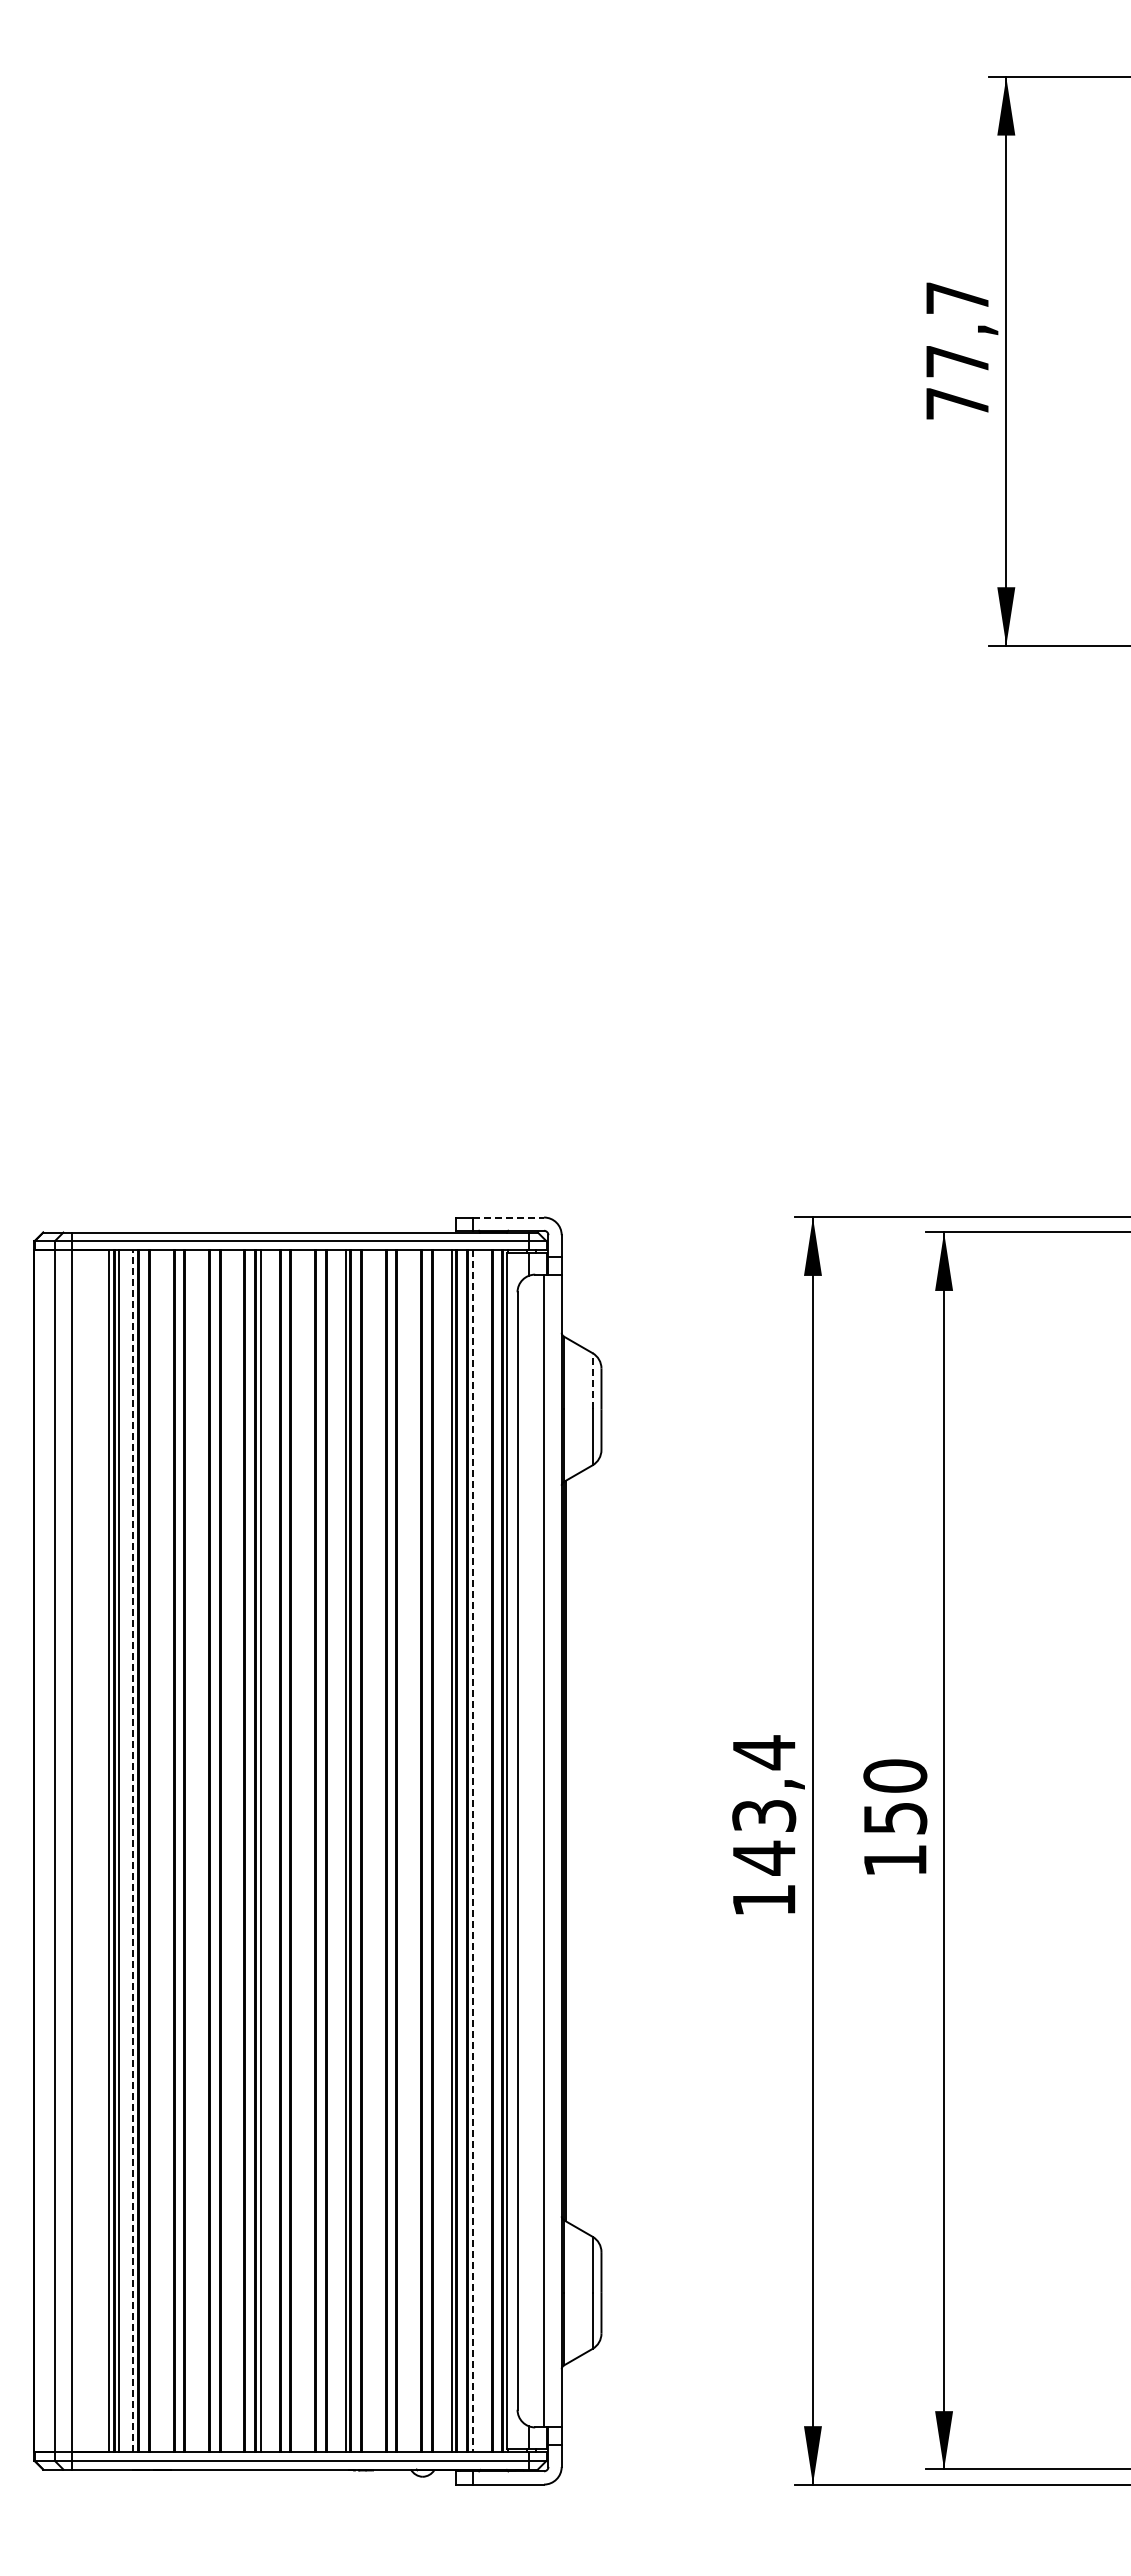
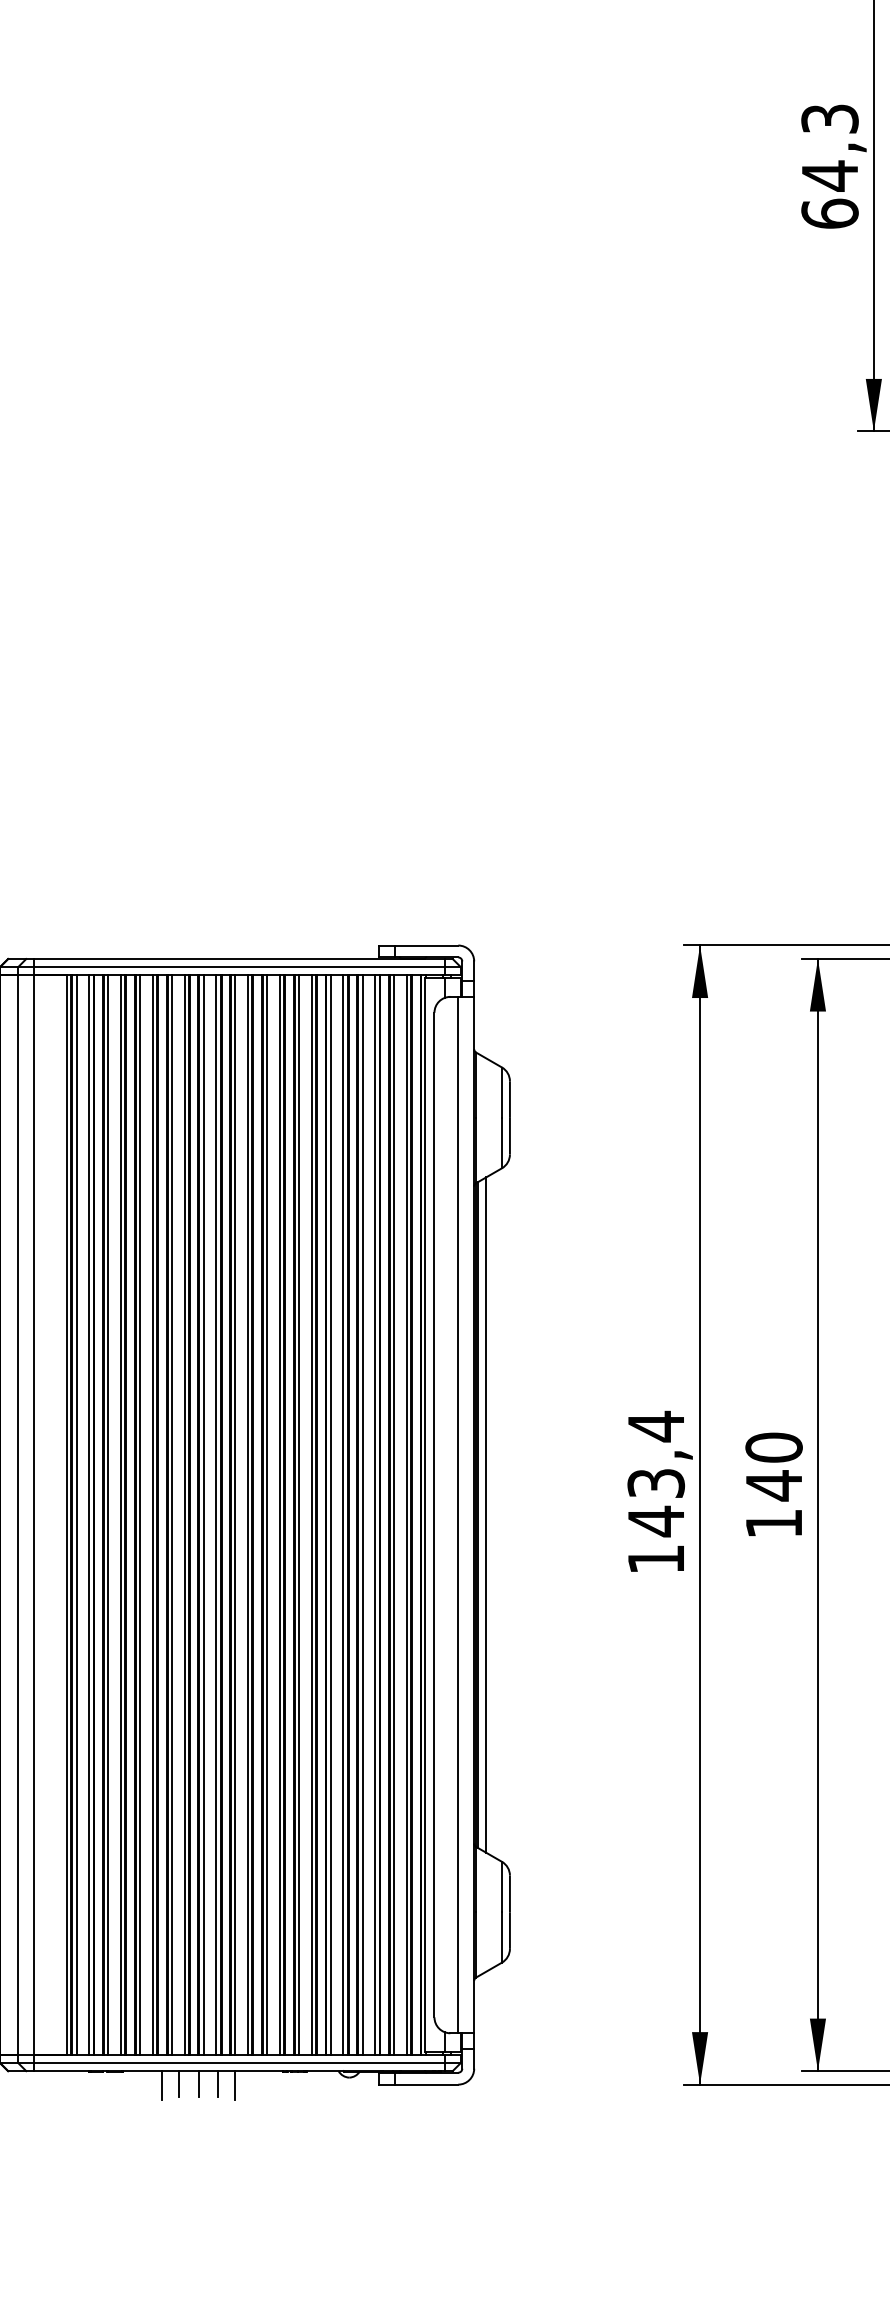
text: (957, 351) -> (830, 166), 77,7 -> 64,3
line: (509, 1217) -> (427, 945), dashed -> solid
line: (592, 1380) -> (501, 1092), dashed -> solid
text: (895, 1818) -> (774, 1485), 150 -> 140
line: (154, 1850) -> (108, 1514), added
line: (168, 1850) -> (120, 1514), added
line: (190, 1850) -> (140, 1514), added
line: (204, 1850) -> (153, 1514), added
line: (225, 1850) -> (171, 1514), added
line: (239, 1850) -> (184, 1514), added
line: (274, 1850) -> (215, 1514), added
line: (296, 1850) -> (235, 1514), added
line: (310, 1850) -> (248, 1514), added
line: (331, 1850) -> (267, 1514), added
line: (366, 1850) -> (298, 1514), added
line: (380, 1850) -> (311, 1514), added
line: (402, 1850) -> (331, 1514), added
line: (416, 1850) -> (343, 1514), added
line: (437, 1850) -> (362, 1514), added
line: (486, 1850) -> (406, 1514), added
line: (574, 1850) -> (485, 1514), added
line: (133, 1851) -> (89, 1515), dashed -> solid
line: (472, 1851) -> (393, 1515), dashed -> solid
line: (233, 2483) -> (179, 2083), added
line: (255, 2483) -> (198, 2083), added
line: (277, 2483) -> (218, 2083), added
line: (214, 2485) -> (162, 2085), added
line: (295, 2485) -> (234, 2085), added

